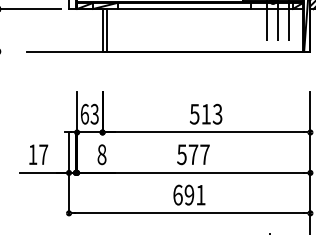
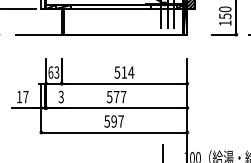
text: (218, 114) -> (131, 72), 513 -> 514
text: (100, 153) -> (60, 96), 8 -> 3
text: (188, 195) -> (113, 121), 691 -> 597

